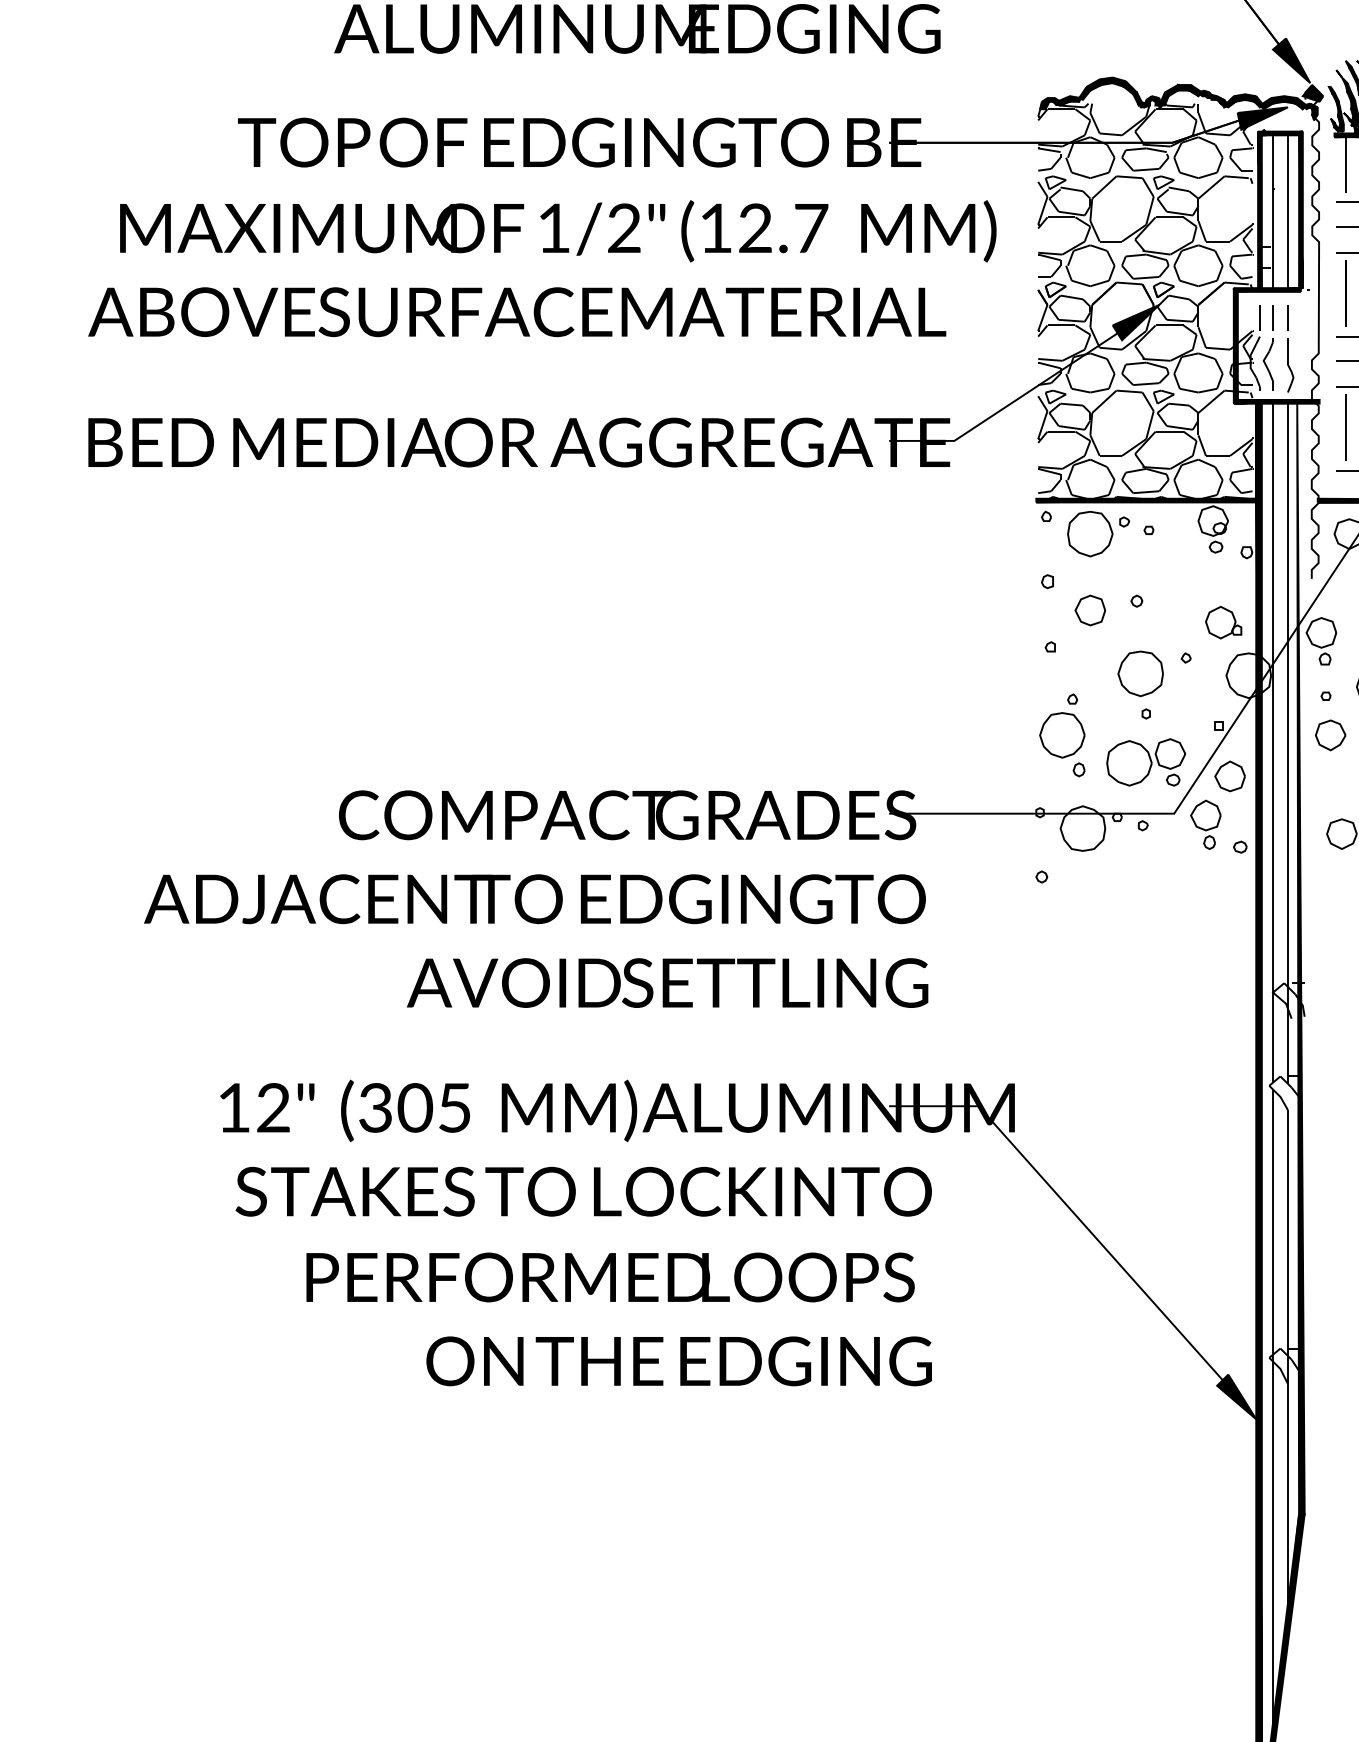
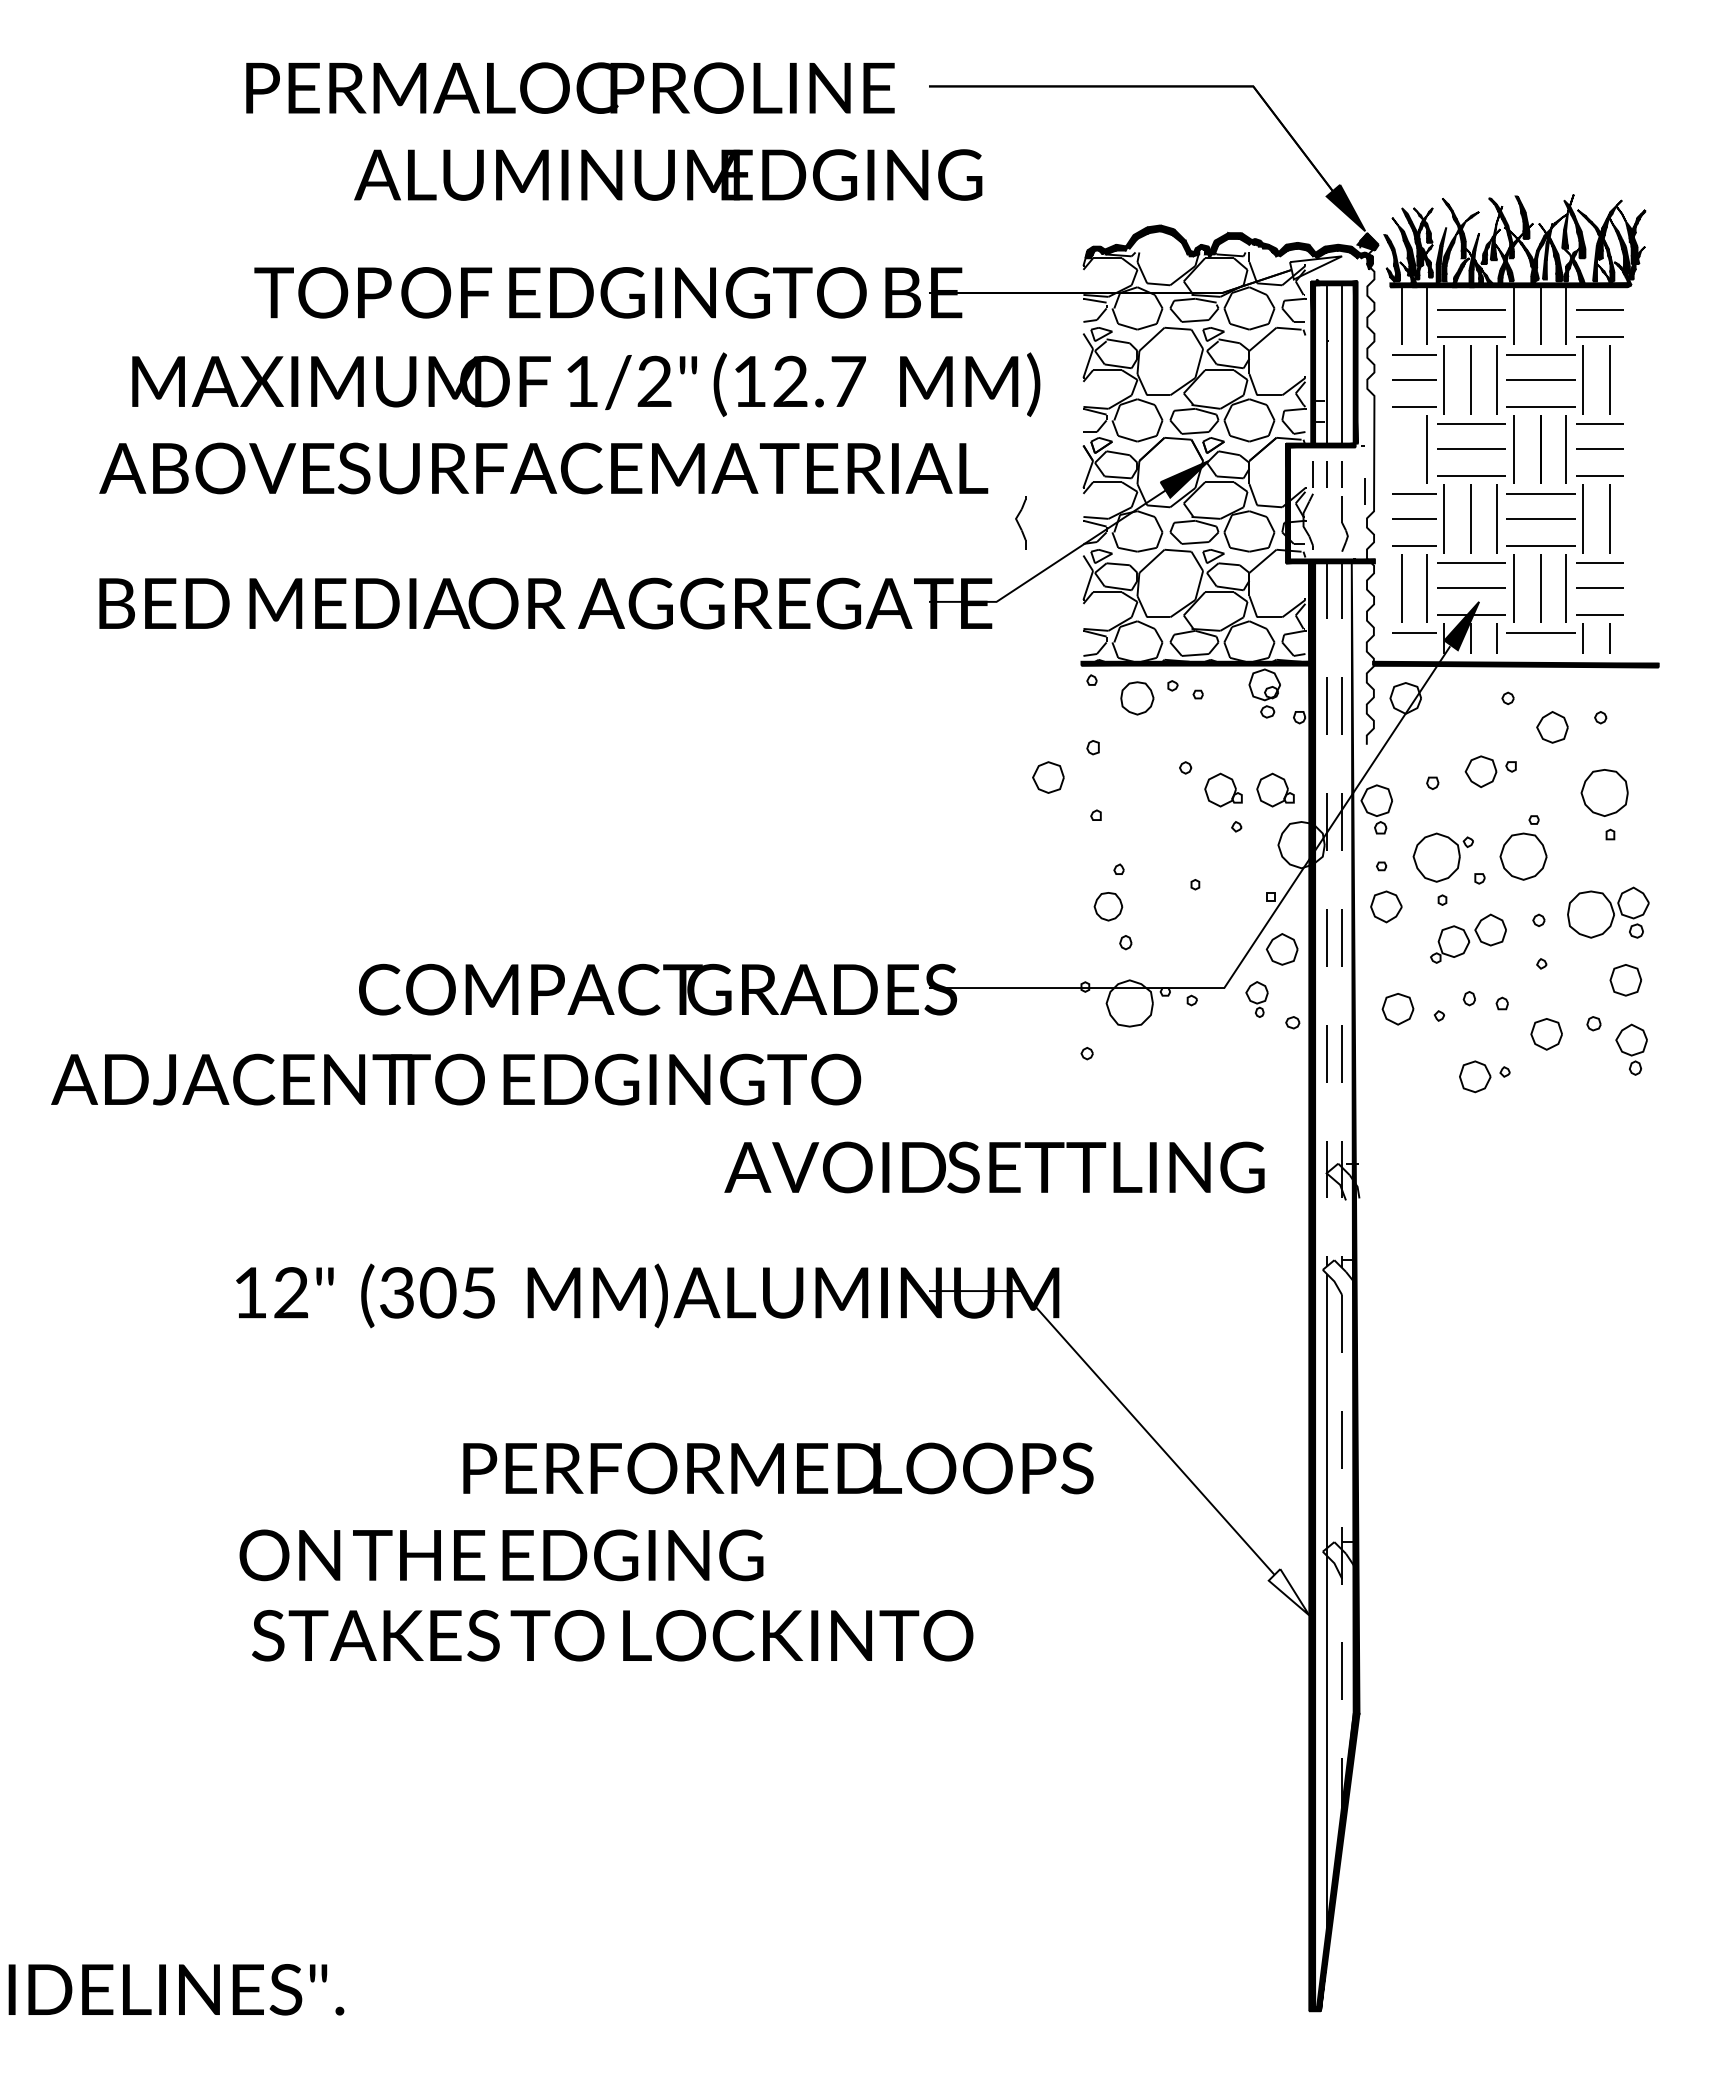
fill: (1262, 118) -> (1315, 267), removed
line: (1345, 293) -> (1401, 449), removed
line: (1309, 334) -> (1364, 491), added
part: (1268, 364) -> (1020, 522), moved
part: (1090, 534) -> (1137, 698), size x0.7
part: (1090, 610) -> (1048, 777), moved
part: (1173, 622) -> (1223, 789), added
part: (1140, 674) -> (1189, 843), removed
part: (1062, 734) -> (1108, 906), size x0.6
line: (1272, 742) -> (1326, 914), solid -> dashed
line: (1288, 743) -> (1342, 915), solid -> dashed
part: (1146, 762) -> (1195, 934), removed
part: (1205, 824) -> (1256, 999), size x0.7
text: (535, 899) -> (456, 1079), moved
text: (667, 983) -> (994, 1167), moved
text: (583, 1191) -> (612, 1635), moved
text: (610, 1277) -> (778, 1468), moved
text: (679, 1361) -> (501, 1555), moved
line: (1288, 1369) -> (1342, 1563), solid -> dashed
fill: (1236, 1397) -> (1288, 1592), removed

